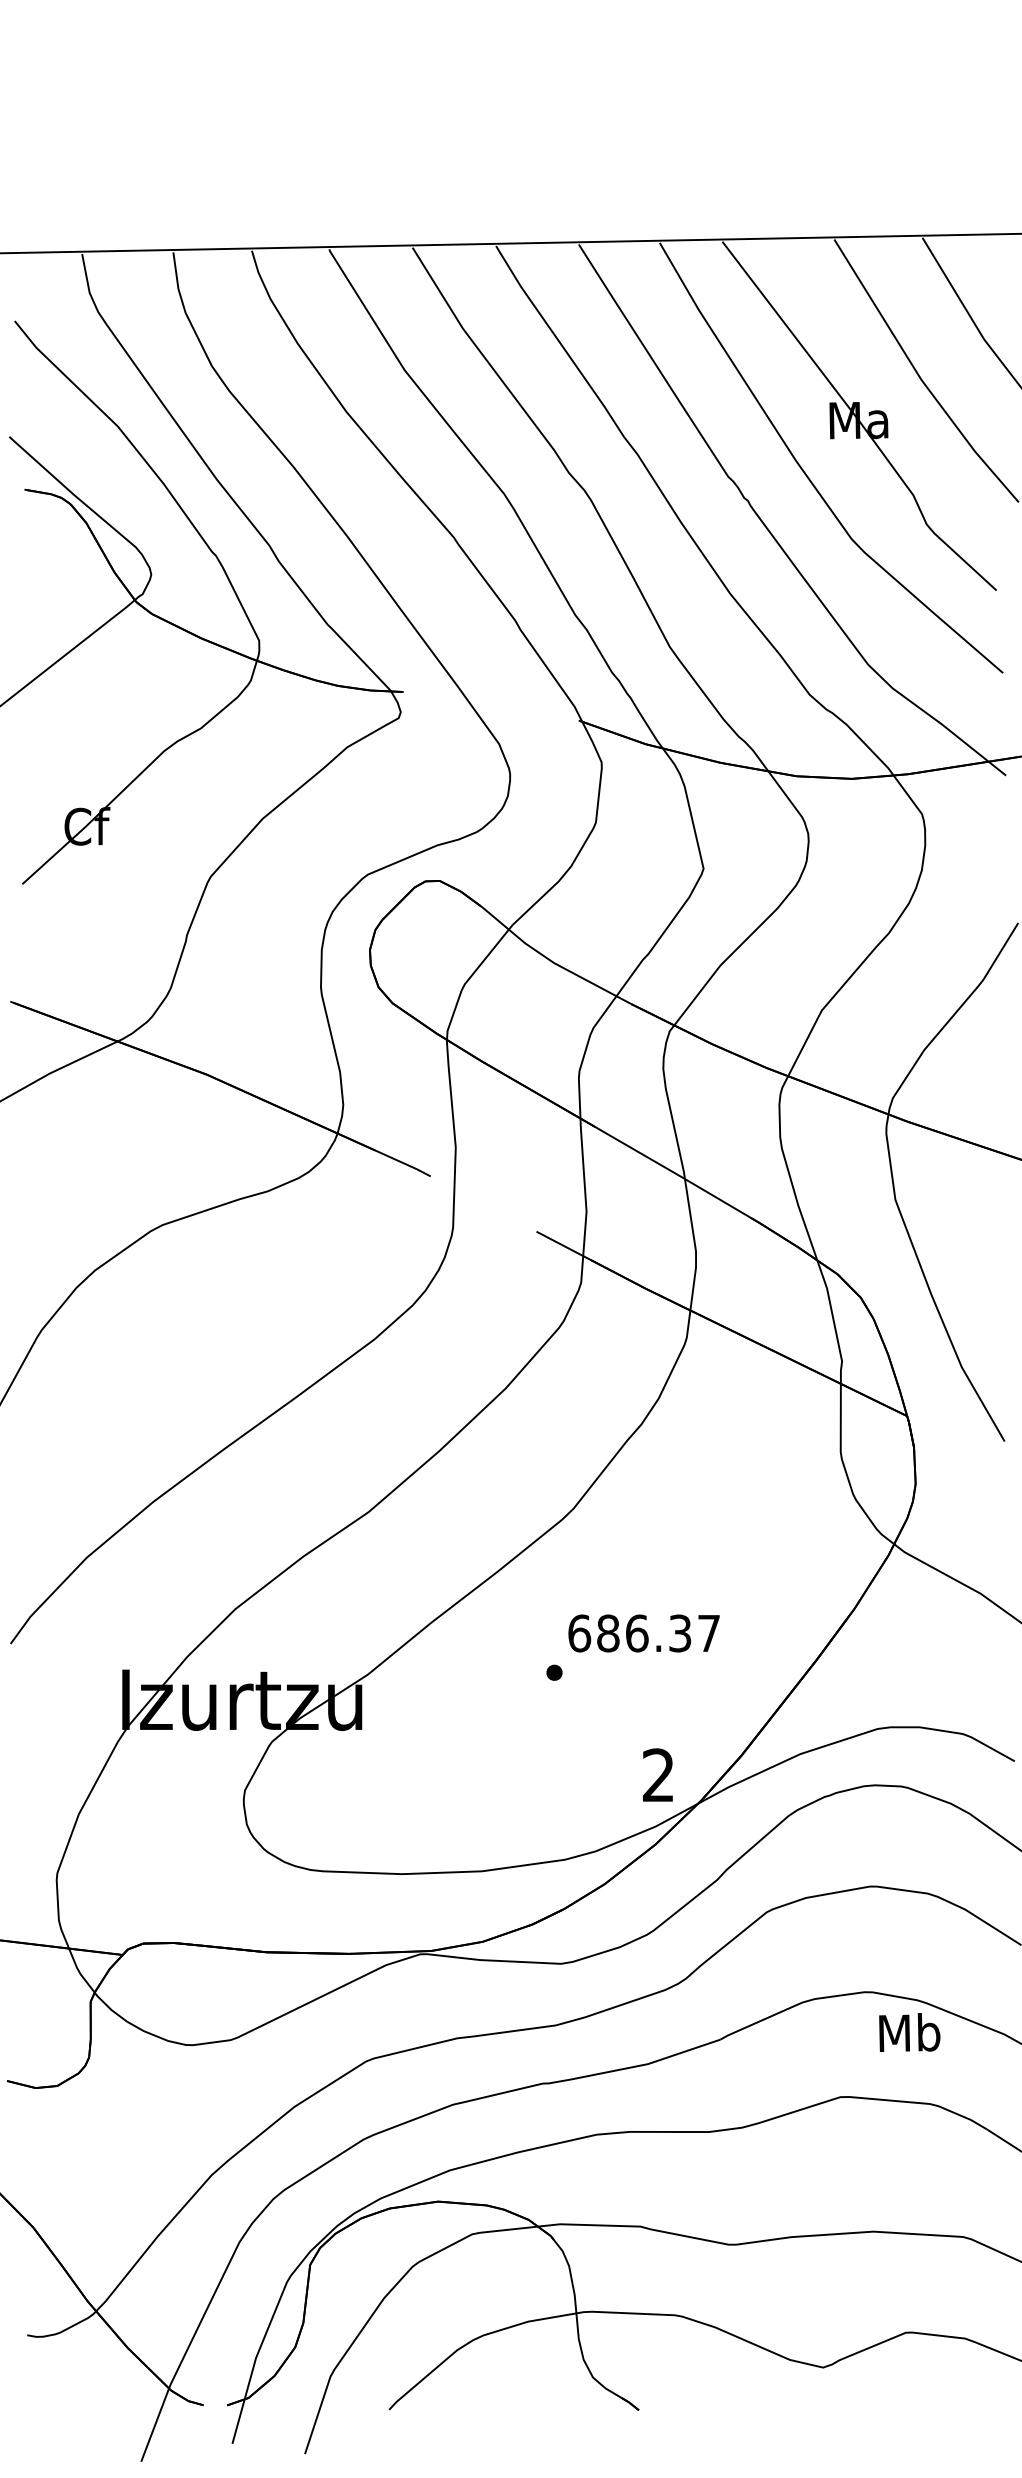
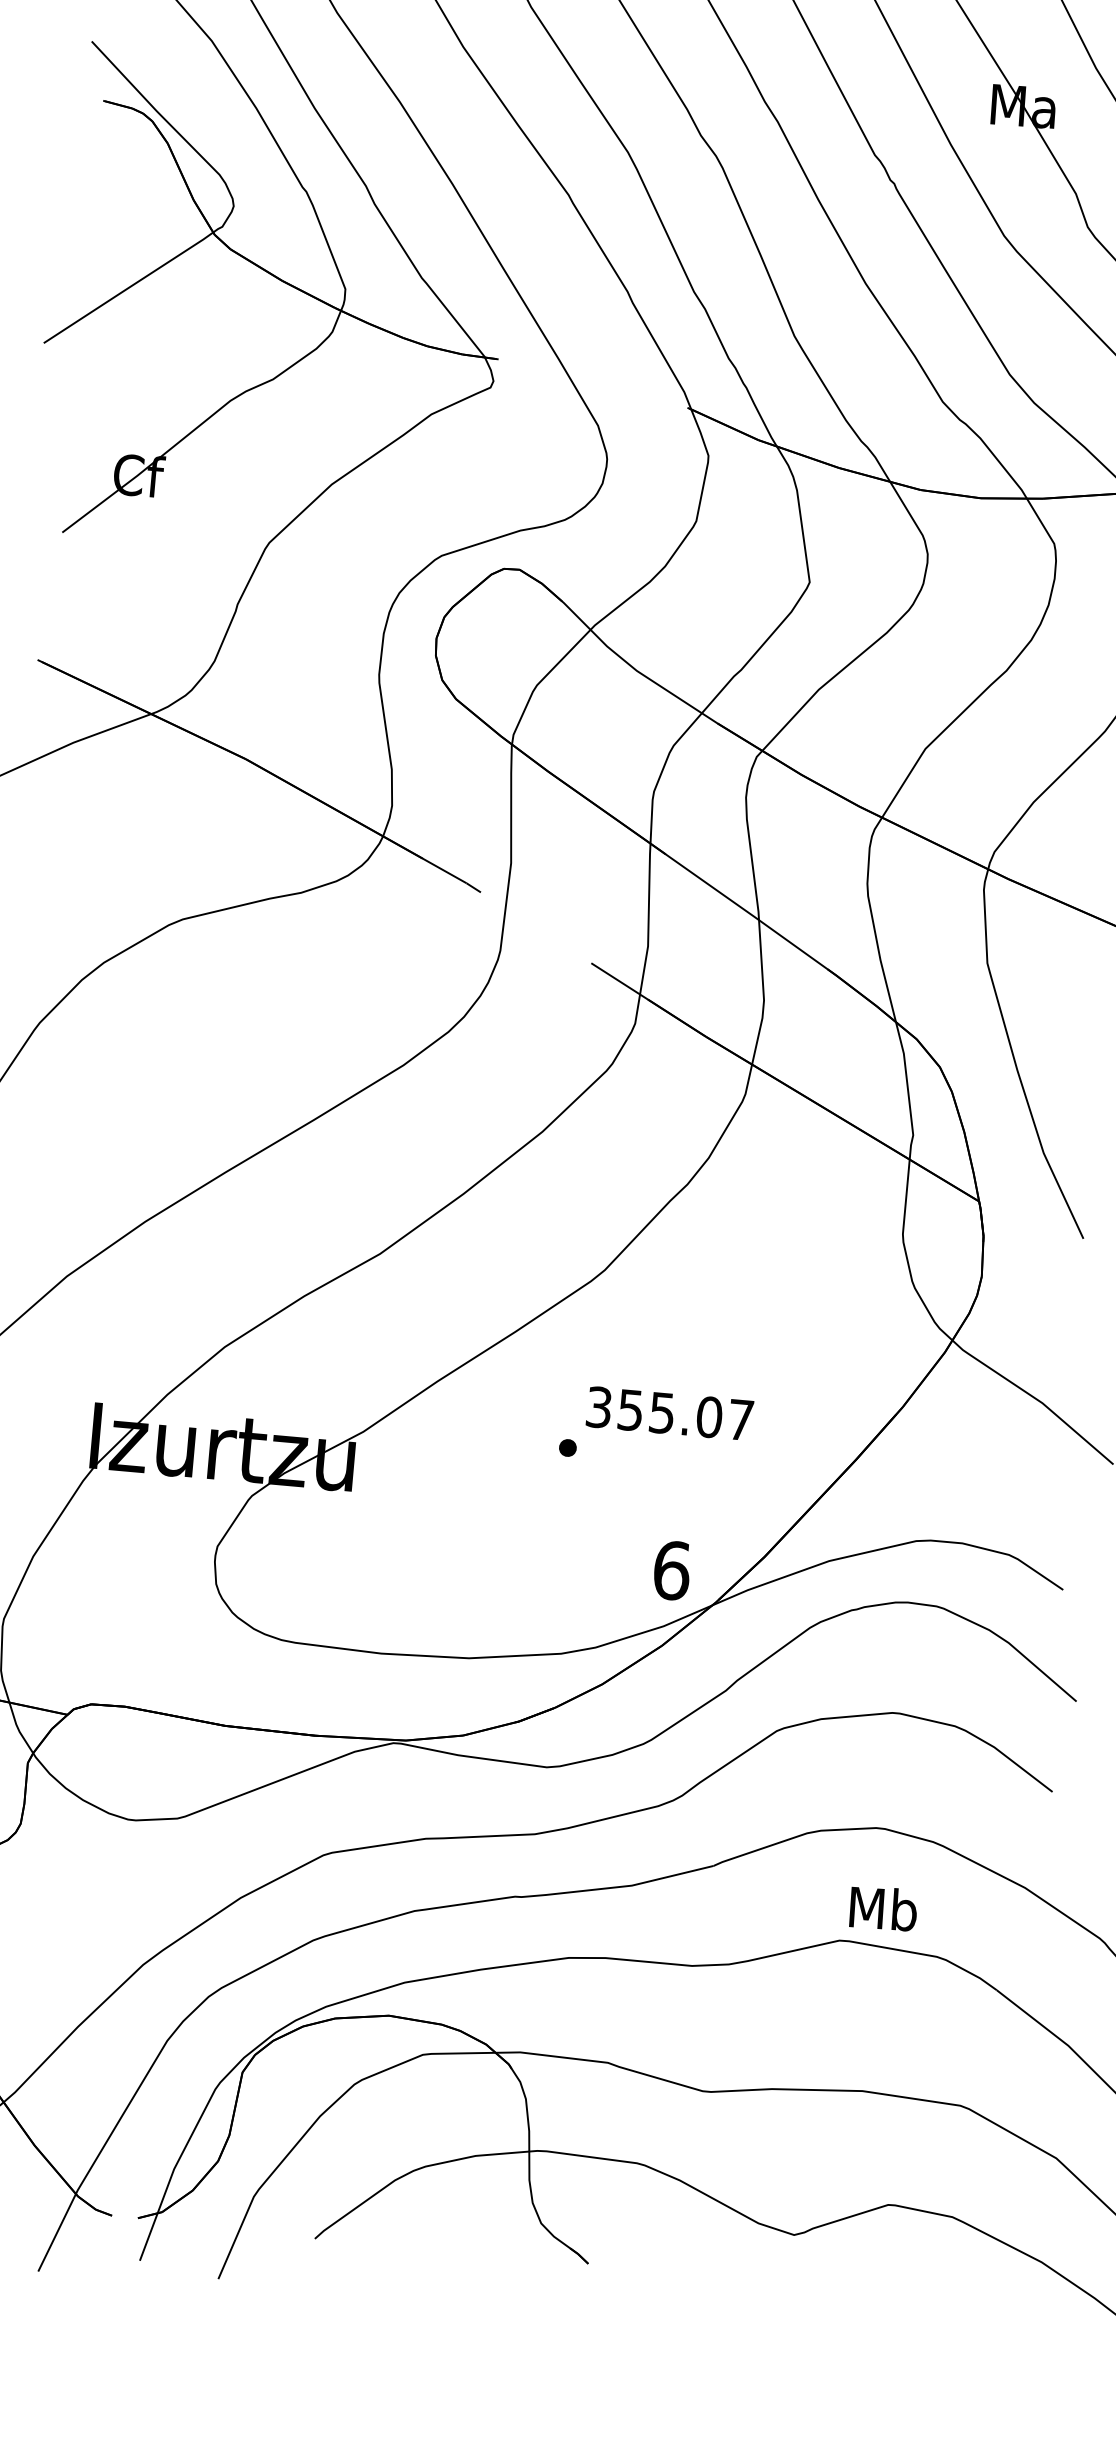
text: (629, 1633) -> (653, 1412), 686.37 -> 355.07
text: (658, 1775) -> (671, 1570), 2 -> 6
text: (909, 2032) -> (883, 1908), moved

